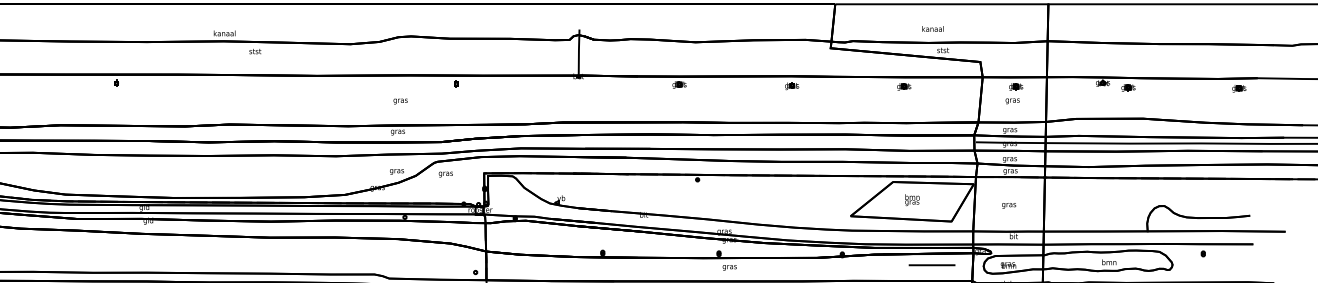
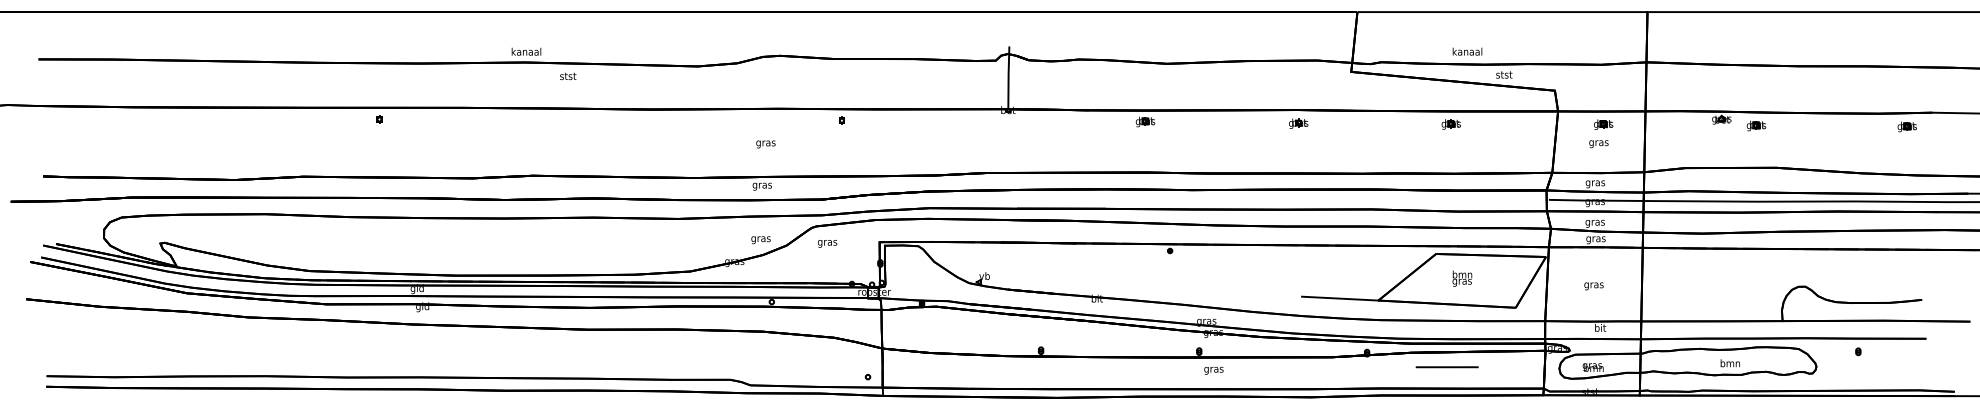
text: (933, 28) -> (1467, 51), moved
line: (822, 214) -> (1340, 298), added
line: (931, 265) -> (1446, 367), moved

